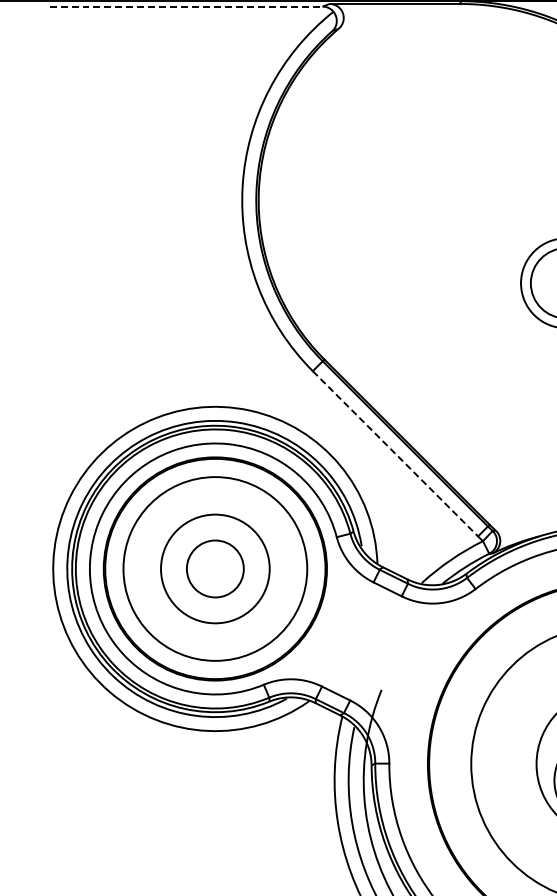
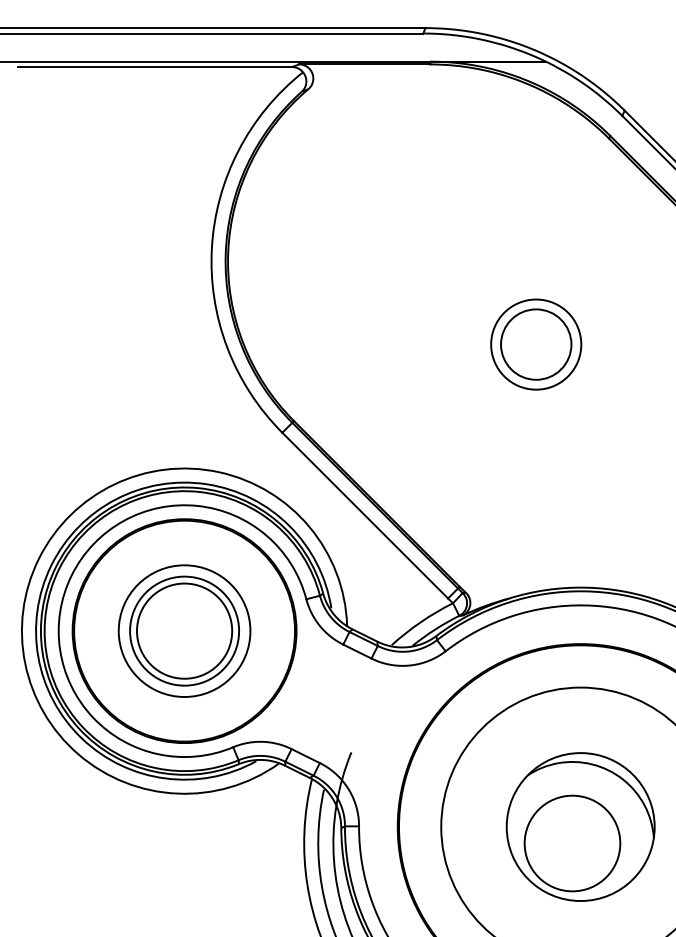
line: (186, 7) -> (155, 67), dashed -> solid
line: (395, 453) -> (365, 515), dashed -> solid
circle: (215, 568) -> (184, 630), size x0.71
circle: (215, 568) -> (184, 630), size x1.67

